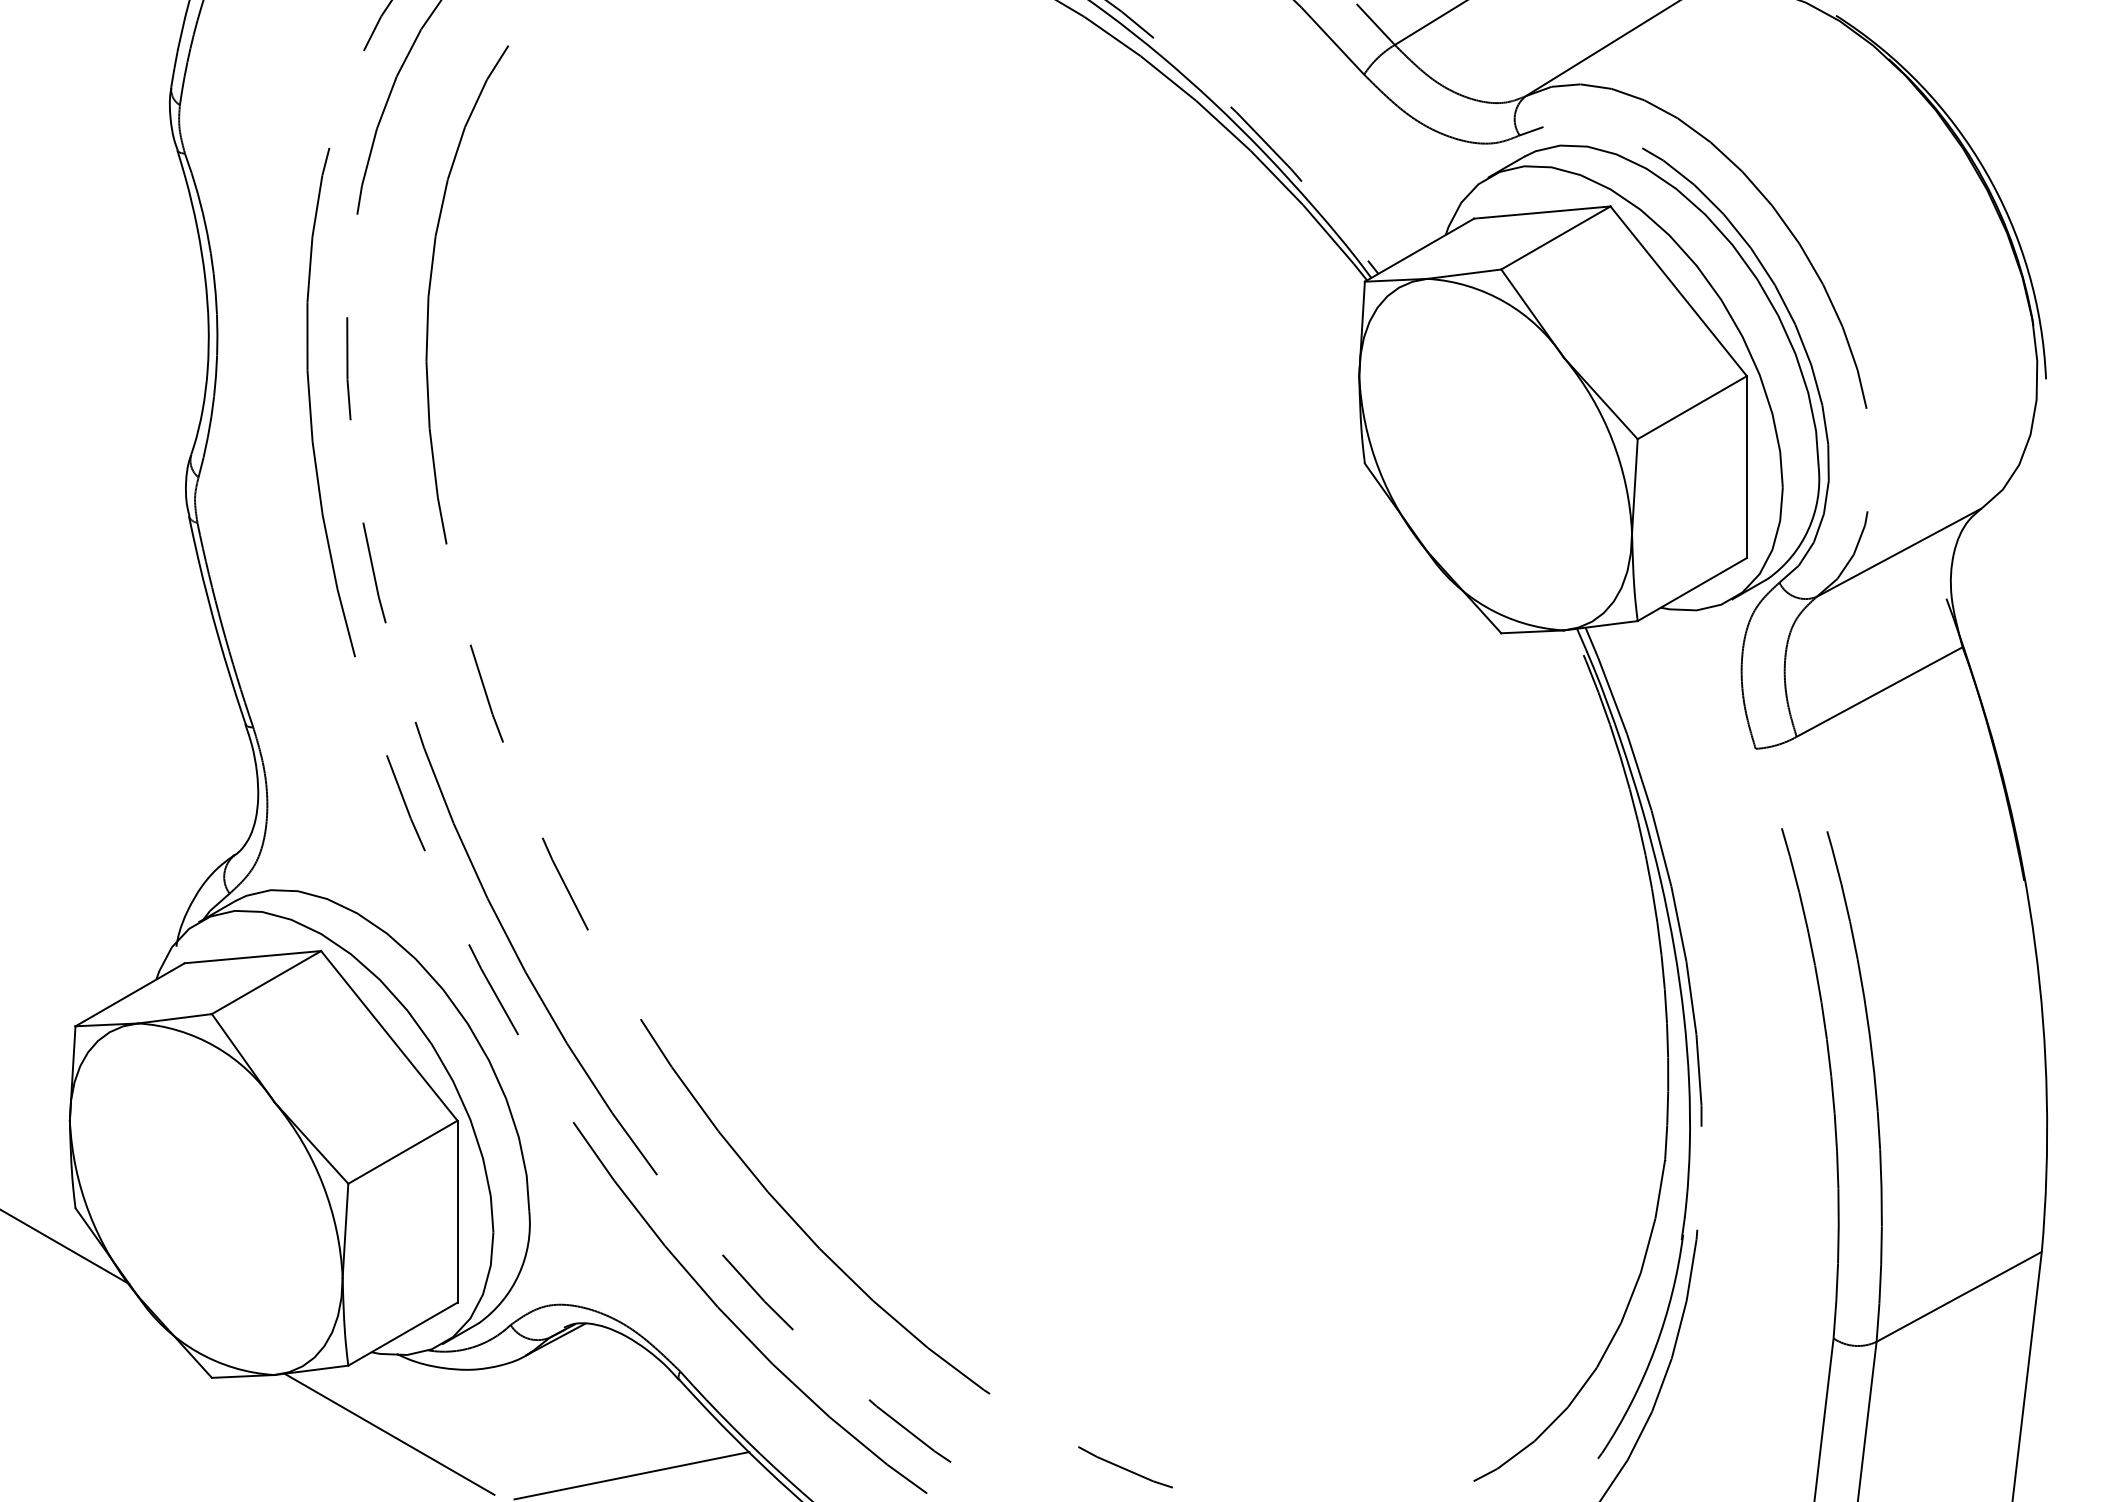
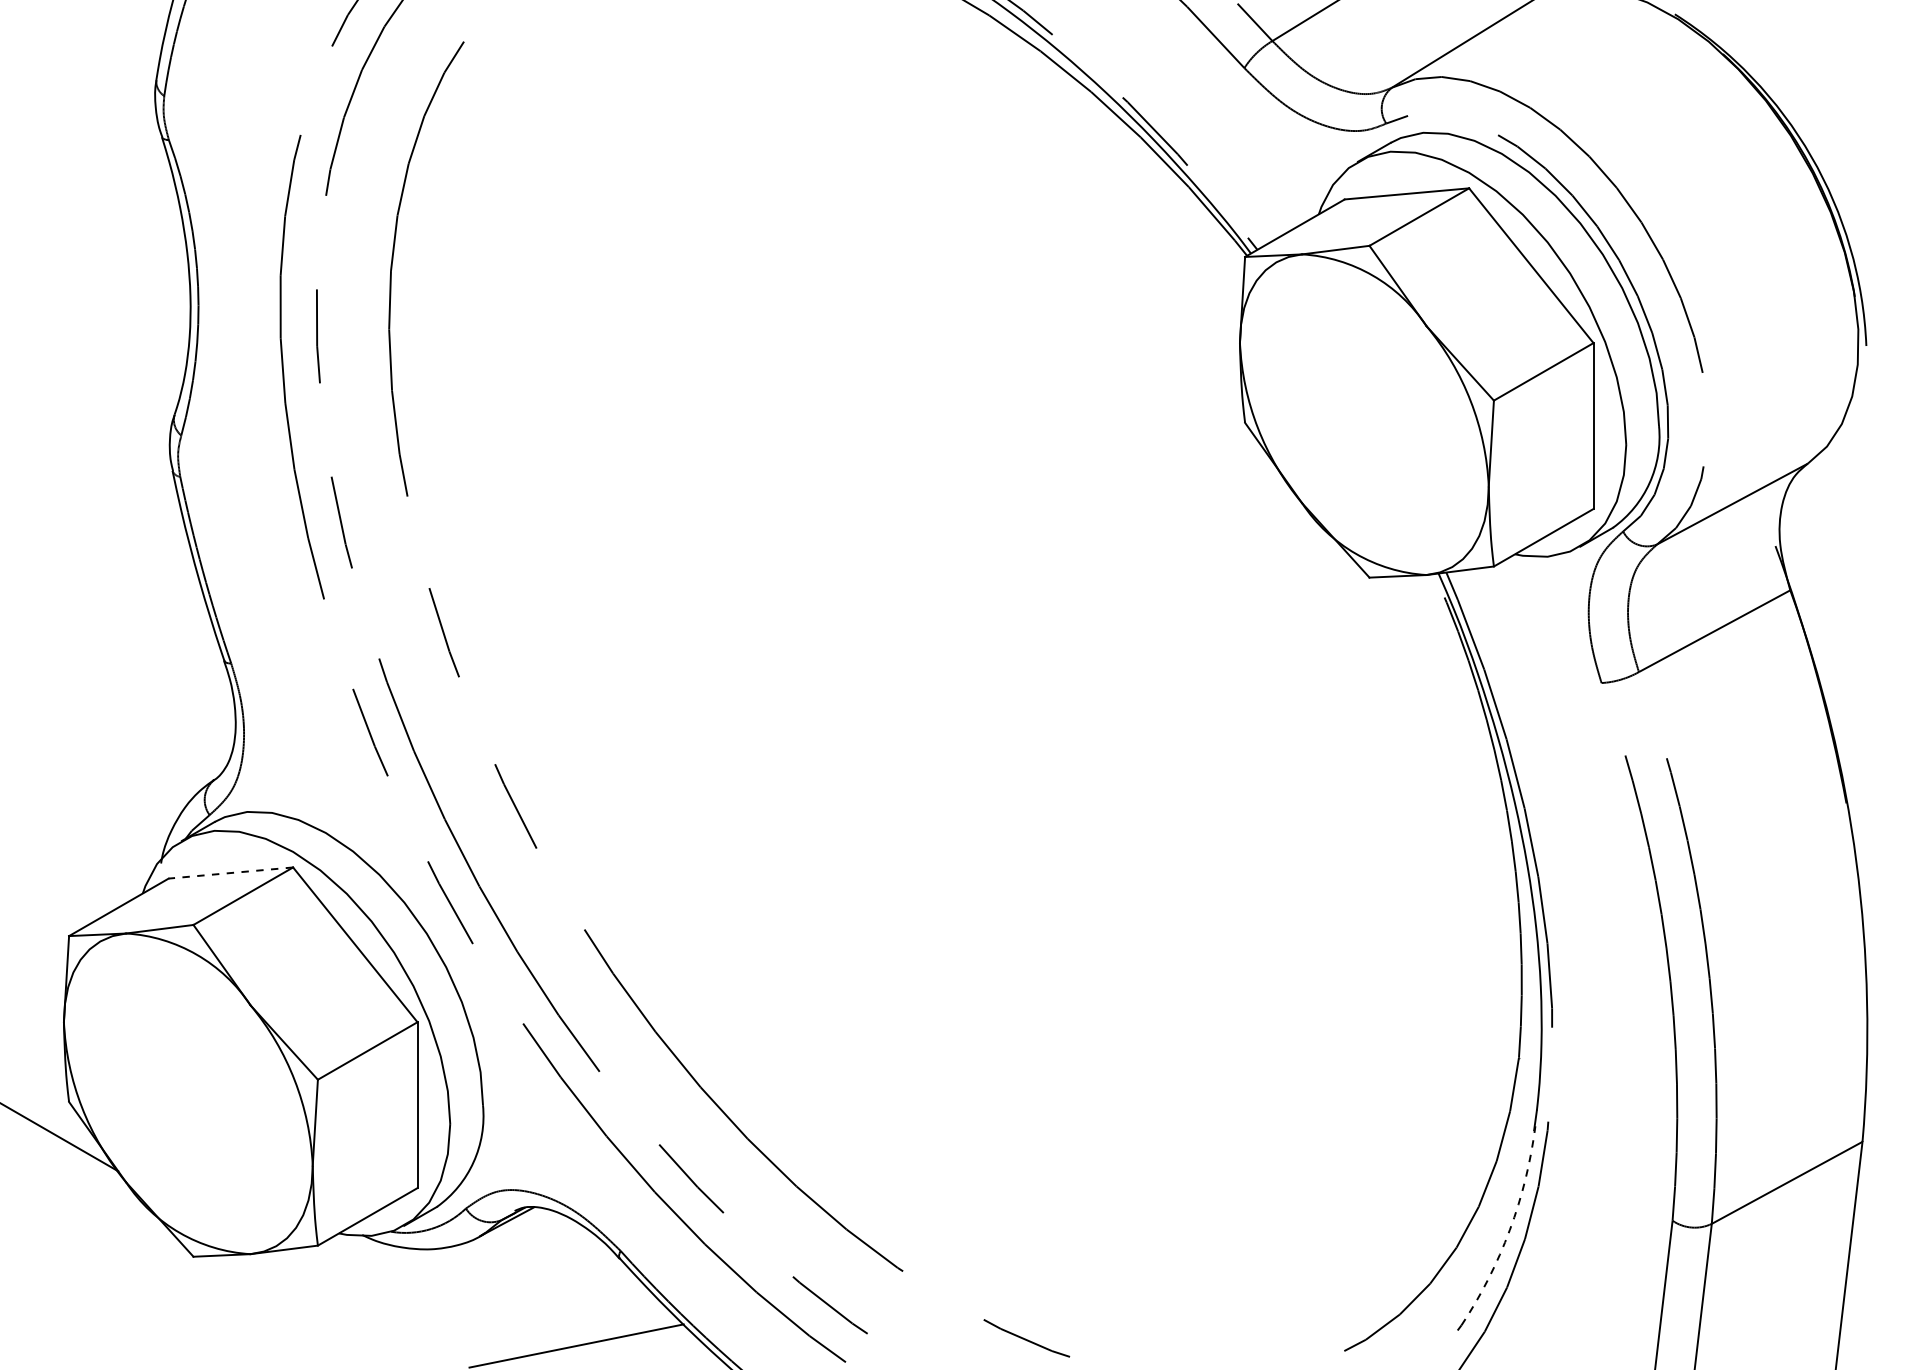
line: (252, 957) -> (230, 873), solid -> dashed
arc: (1654, 1349) -> (1509, 1230), solid -> dashed
line: (389, 1433) -> (355, 1307), removed

